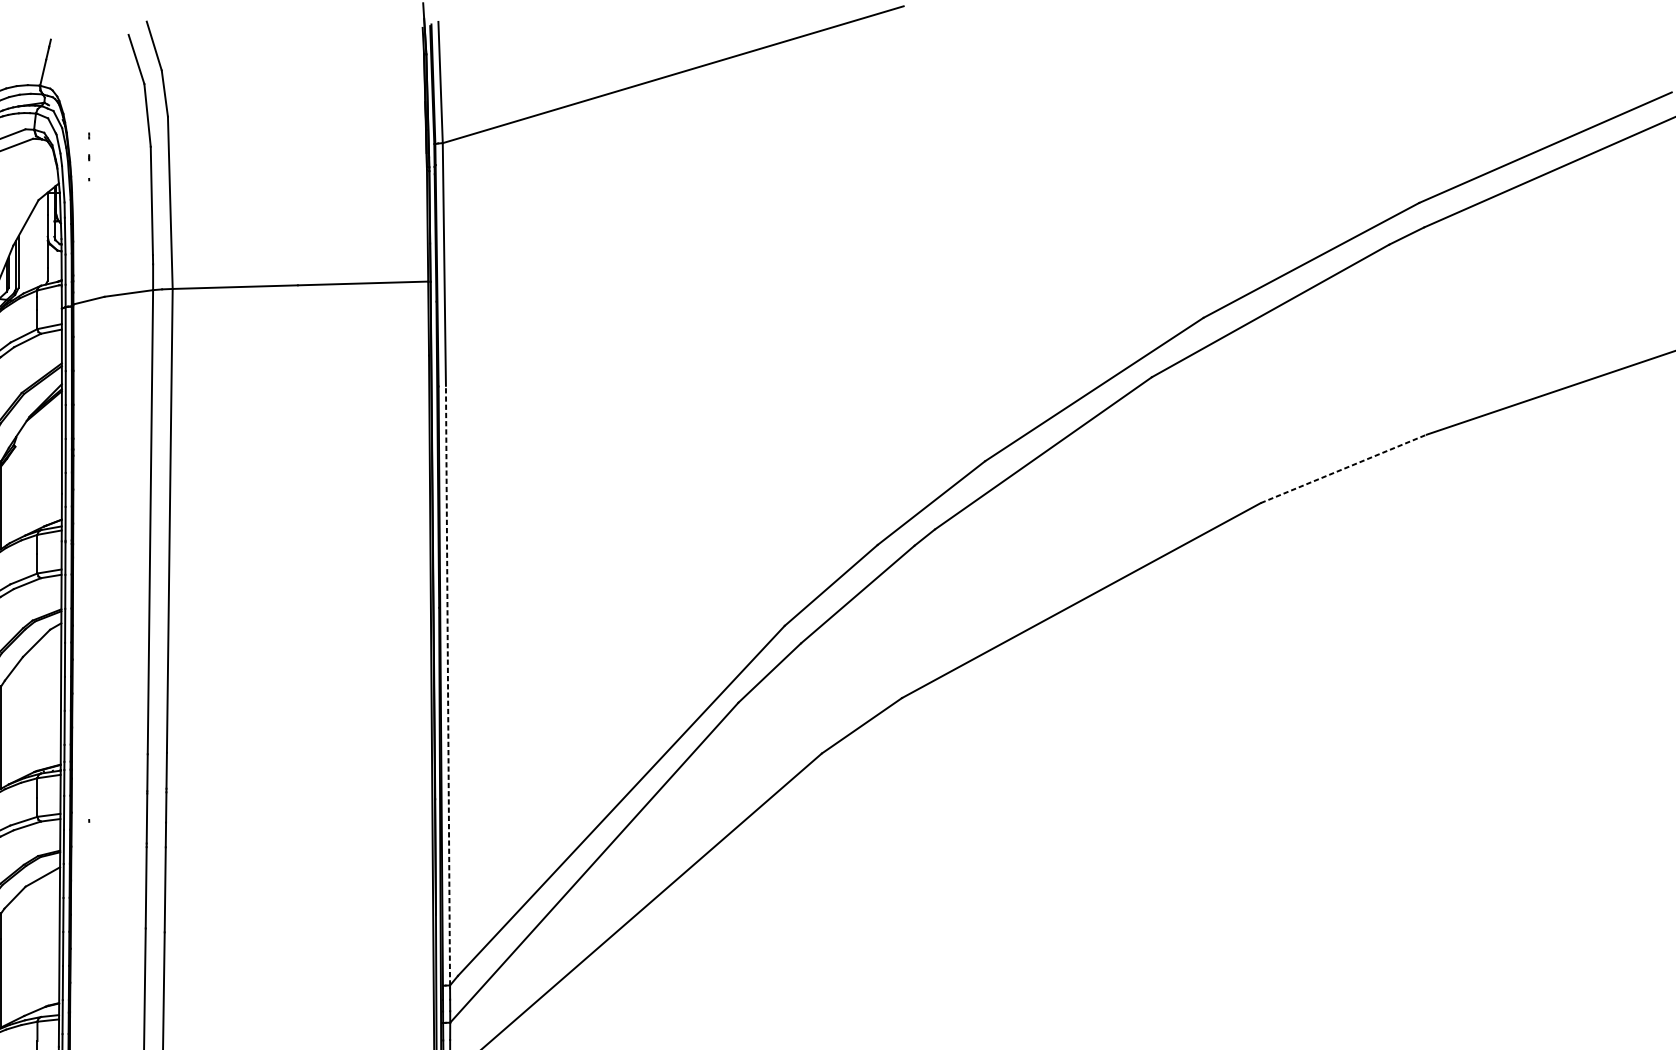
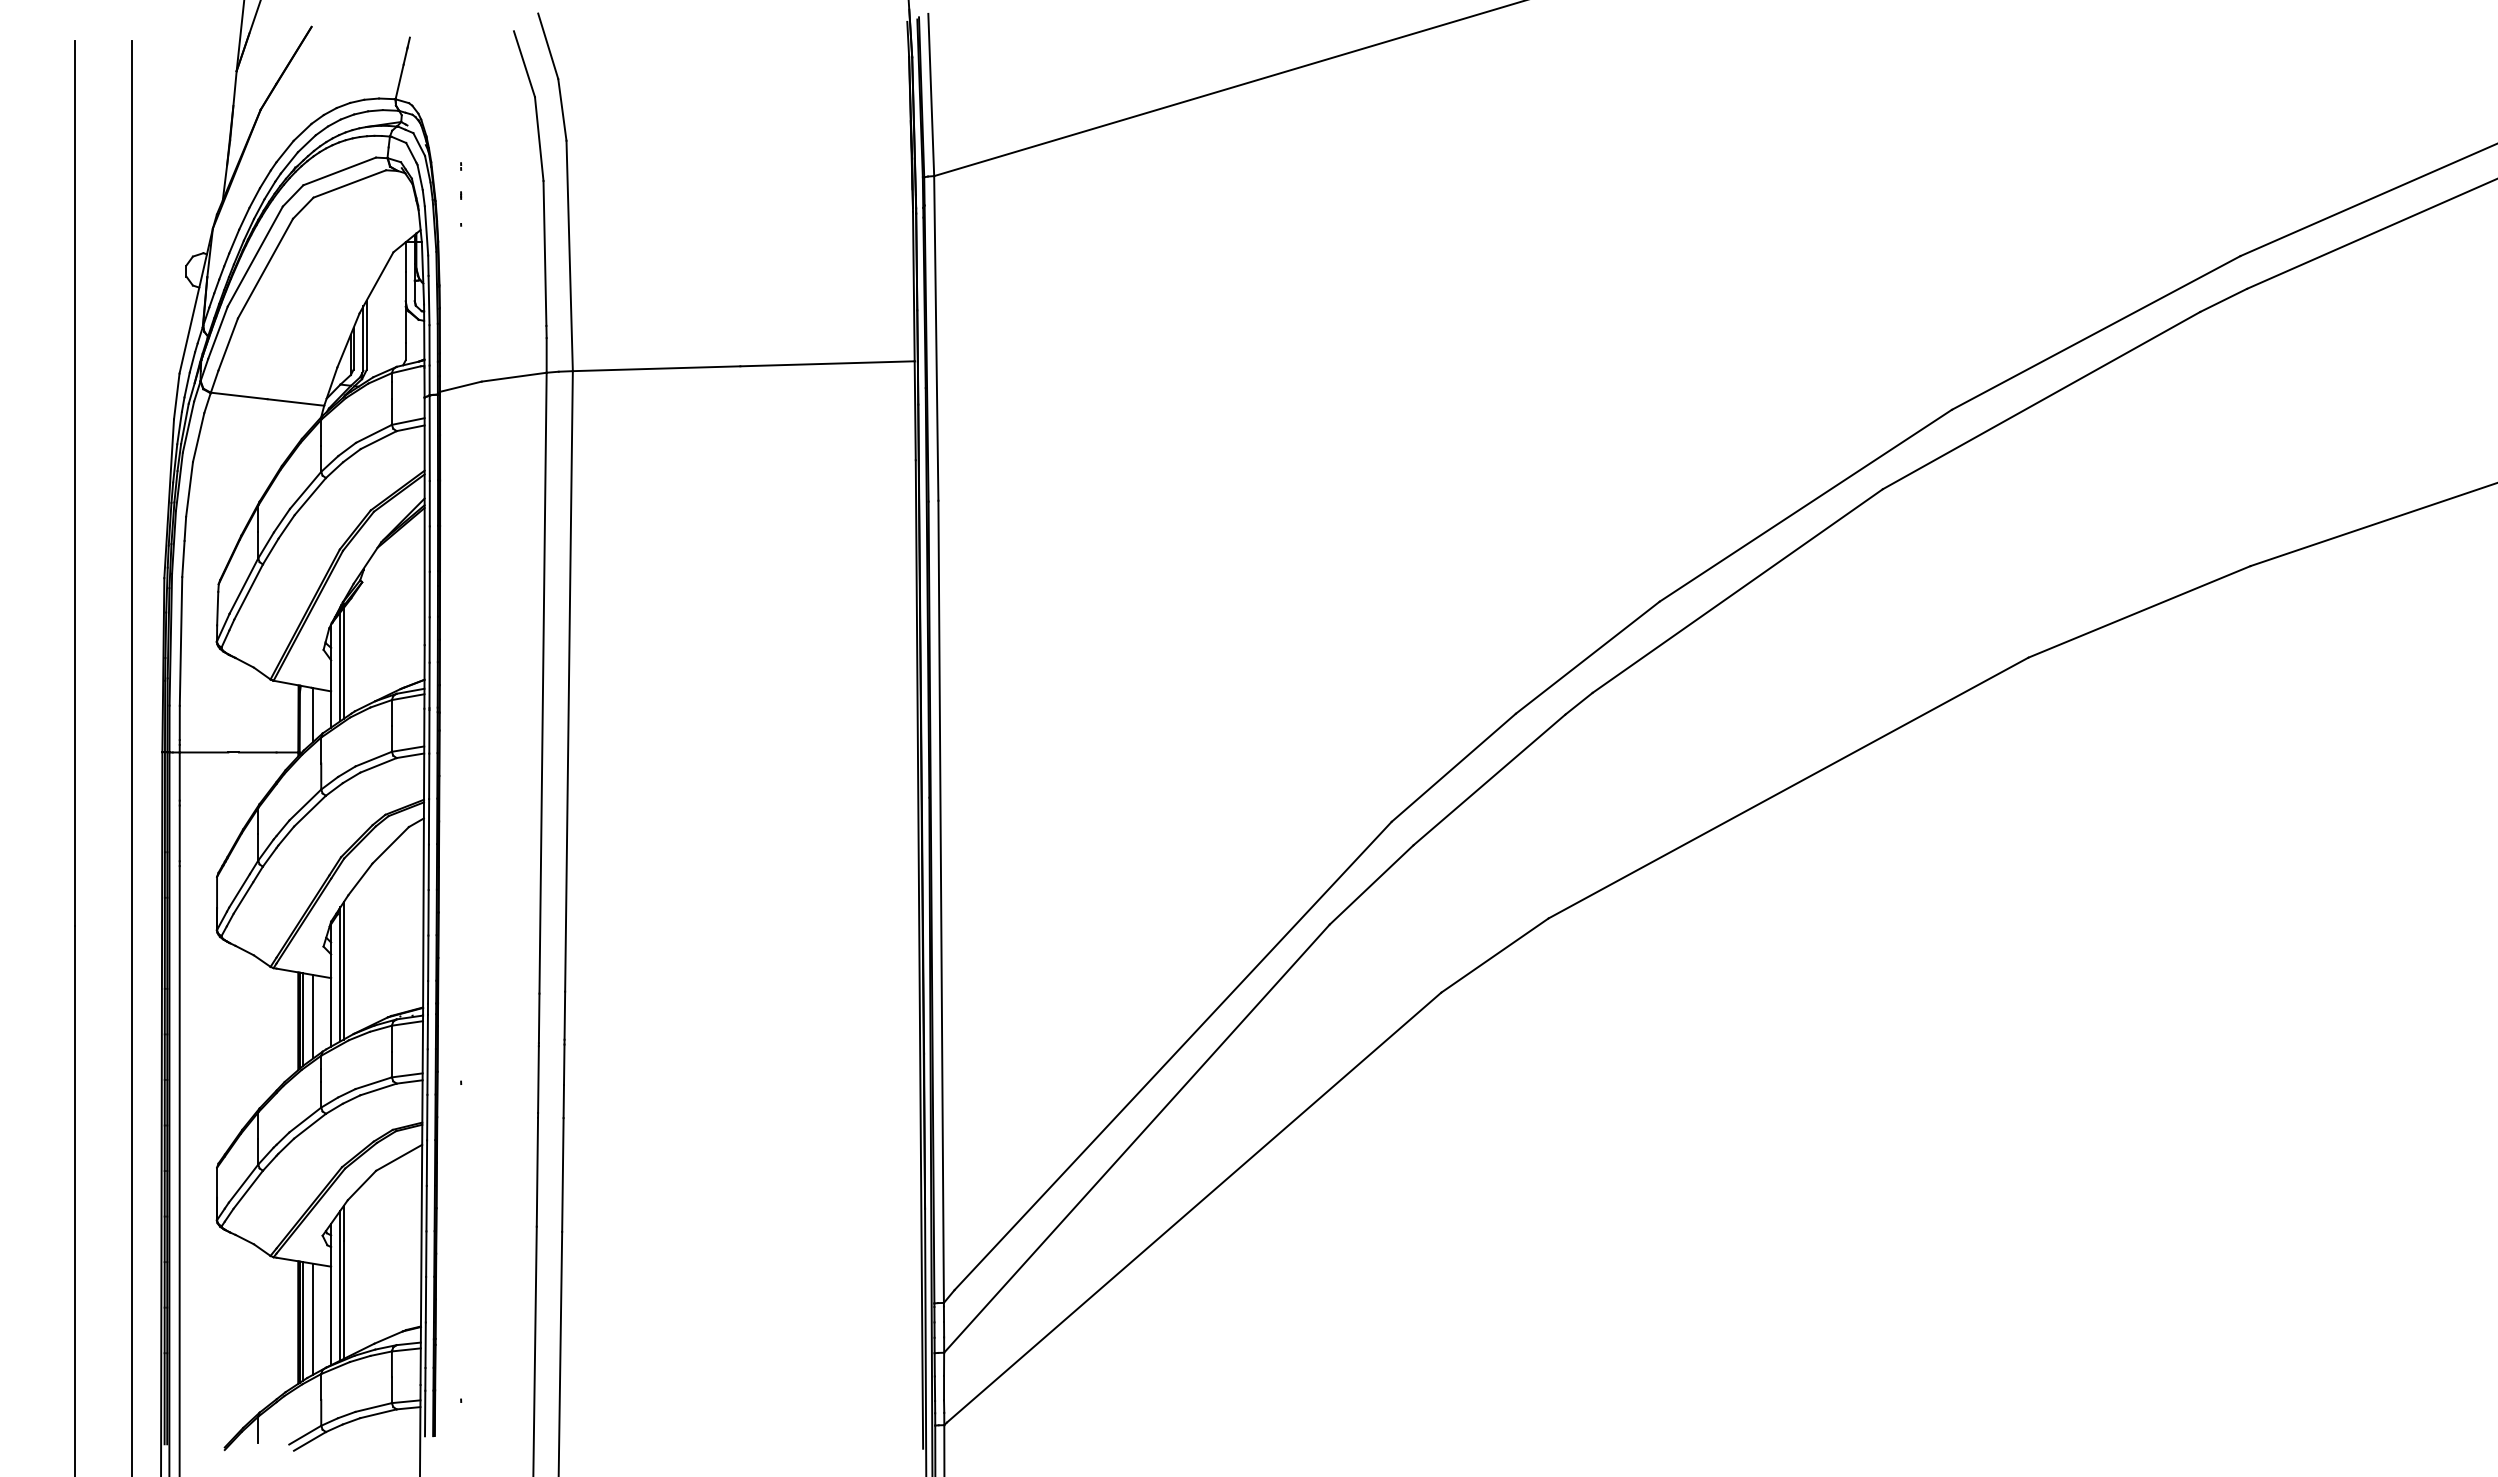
line: (1343, 468) -> (2139, 611), dashed -> solid
line: (448, 685) -> (941, 901), dashed -> solid

